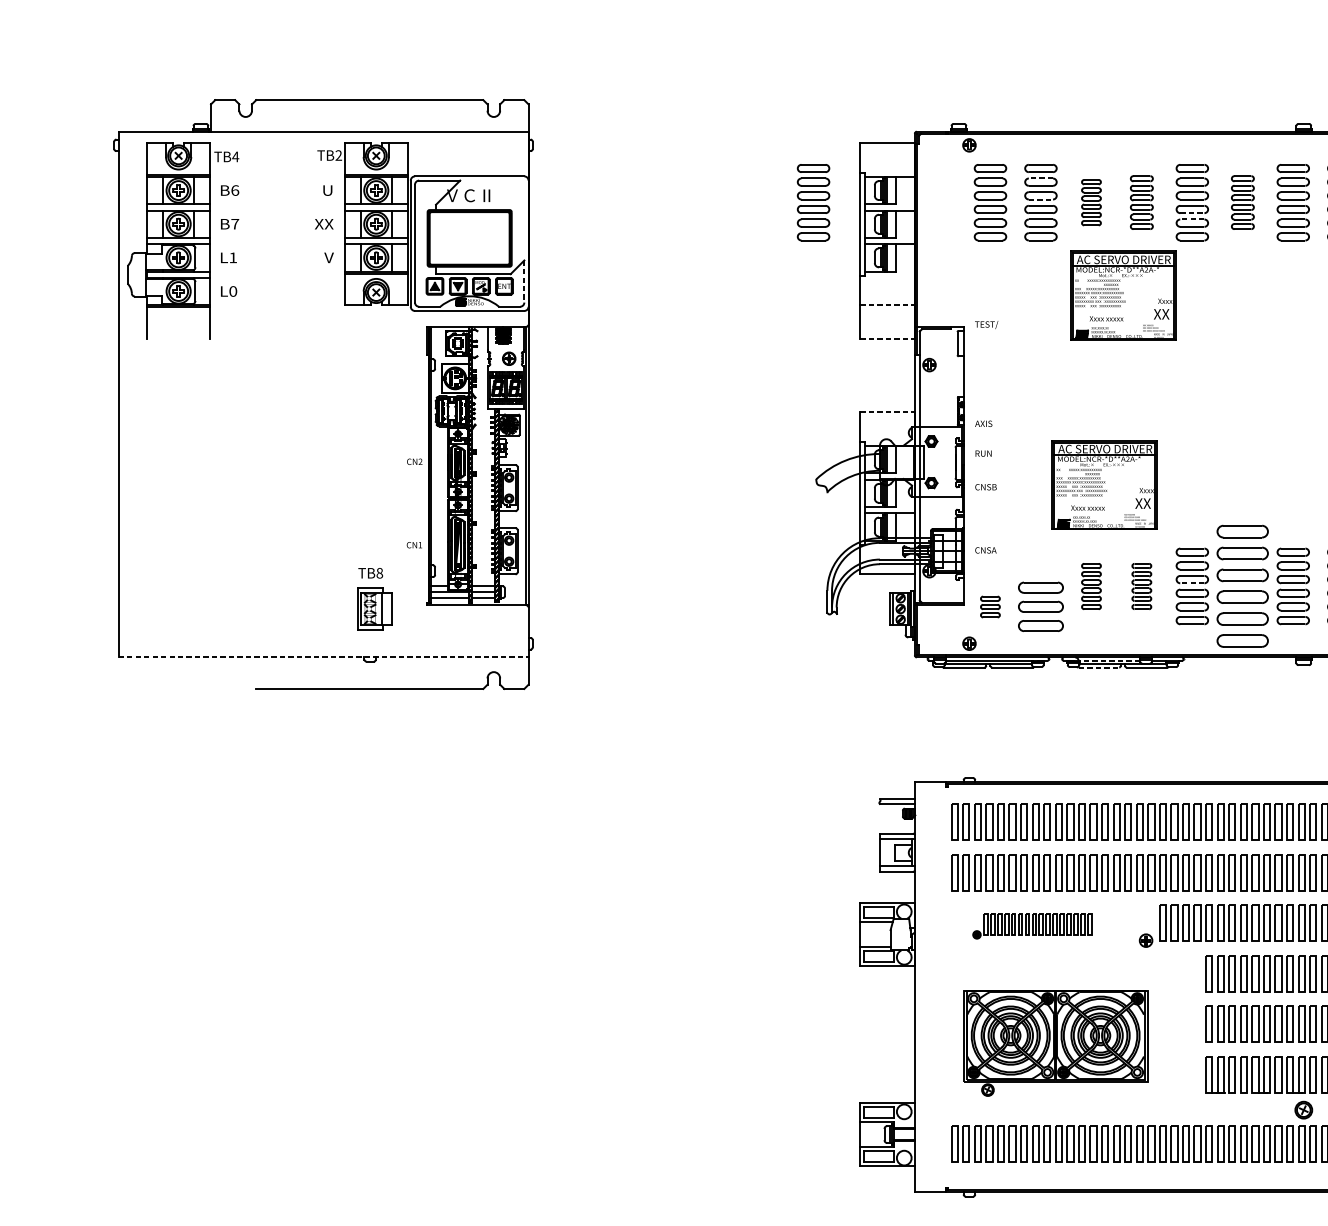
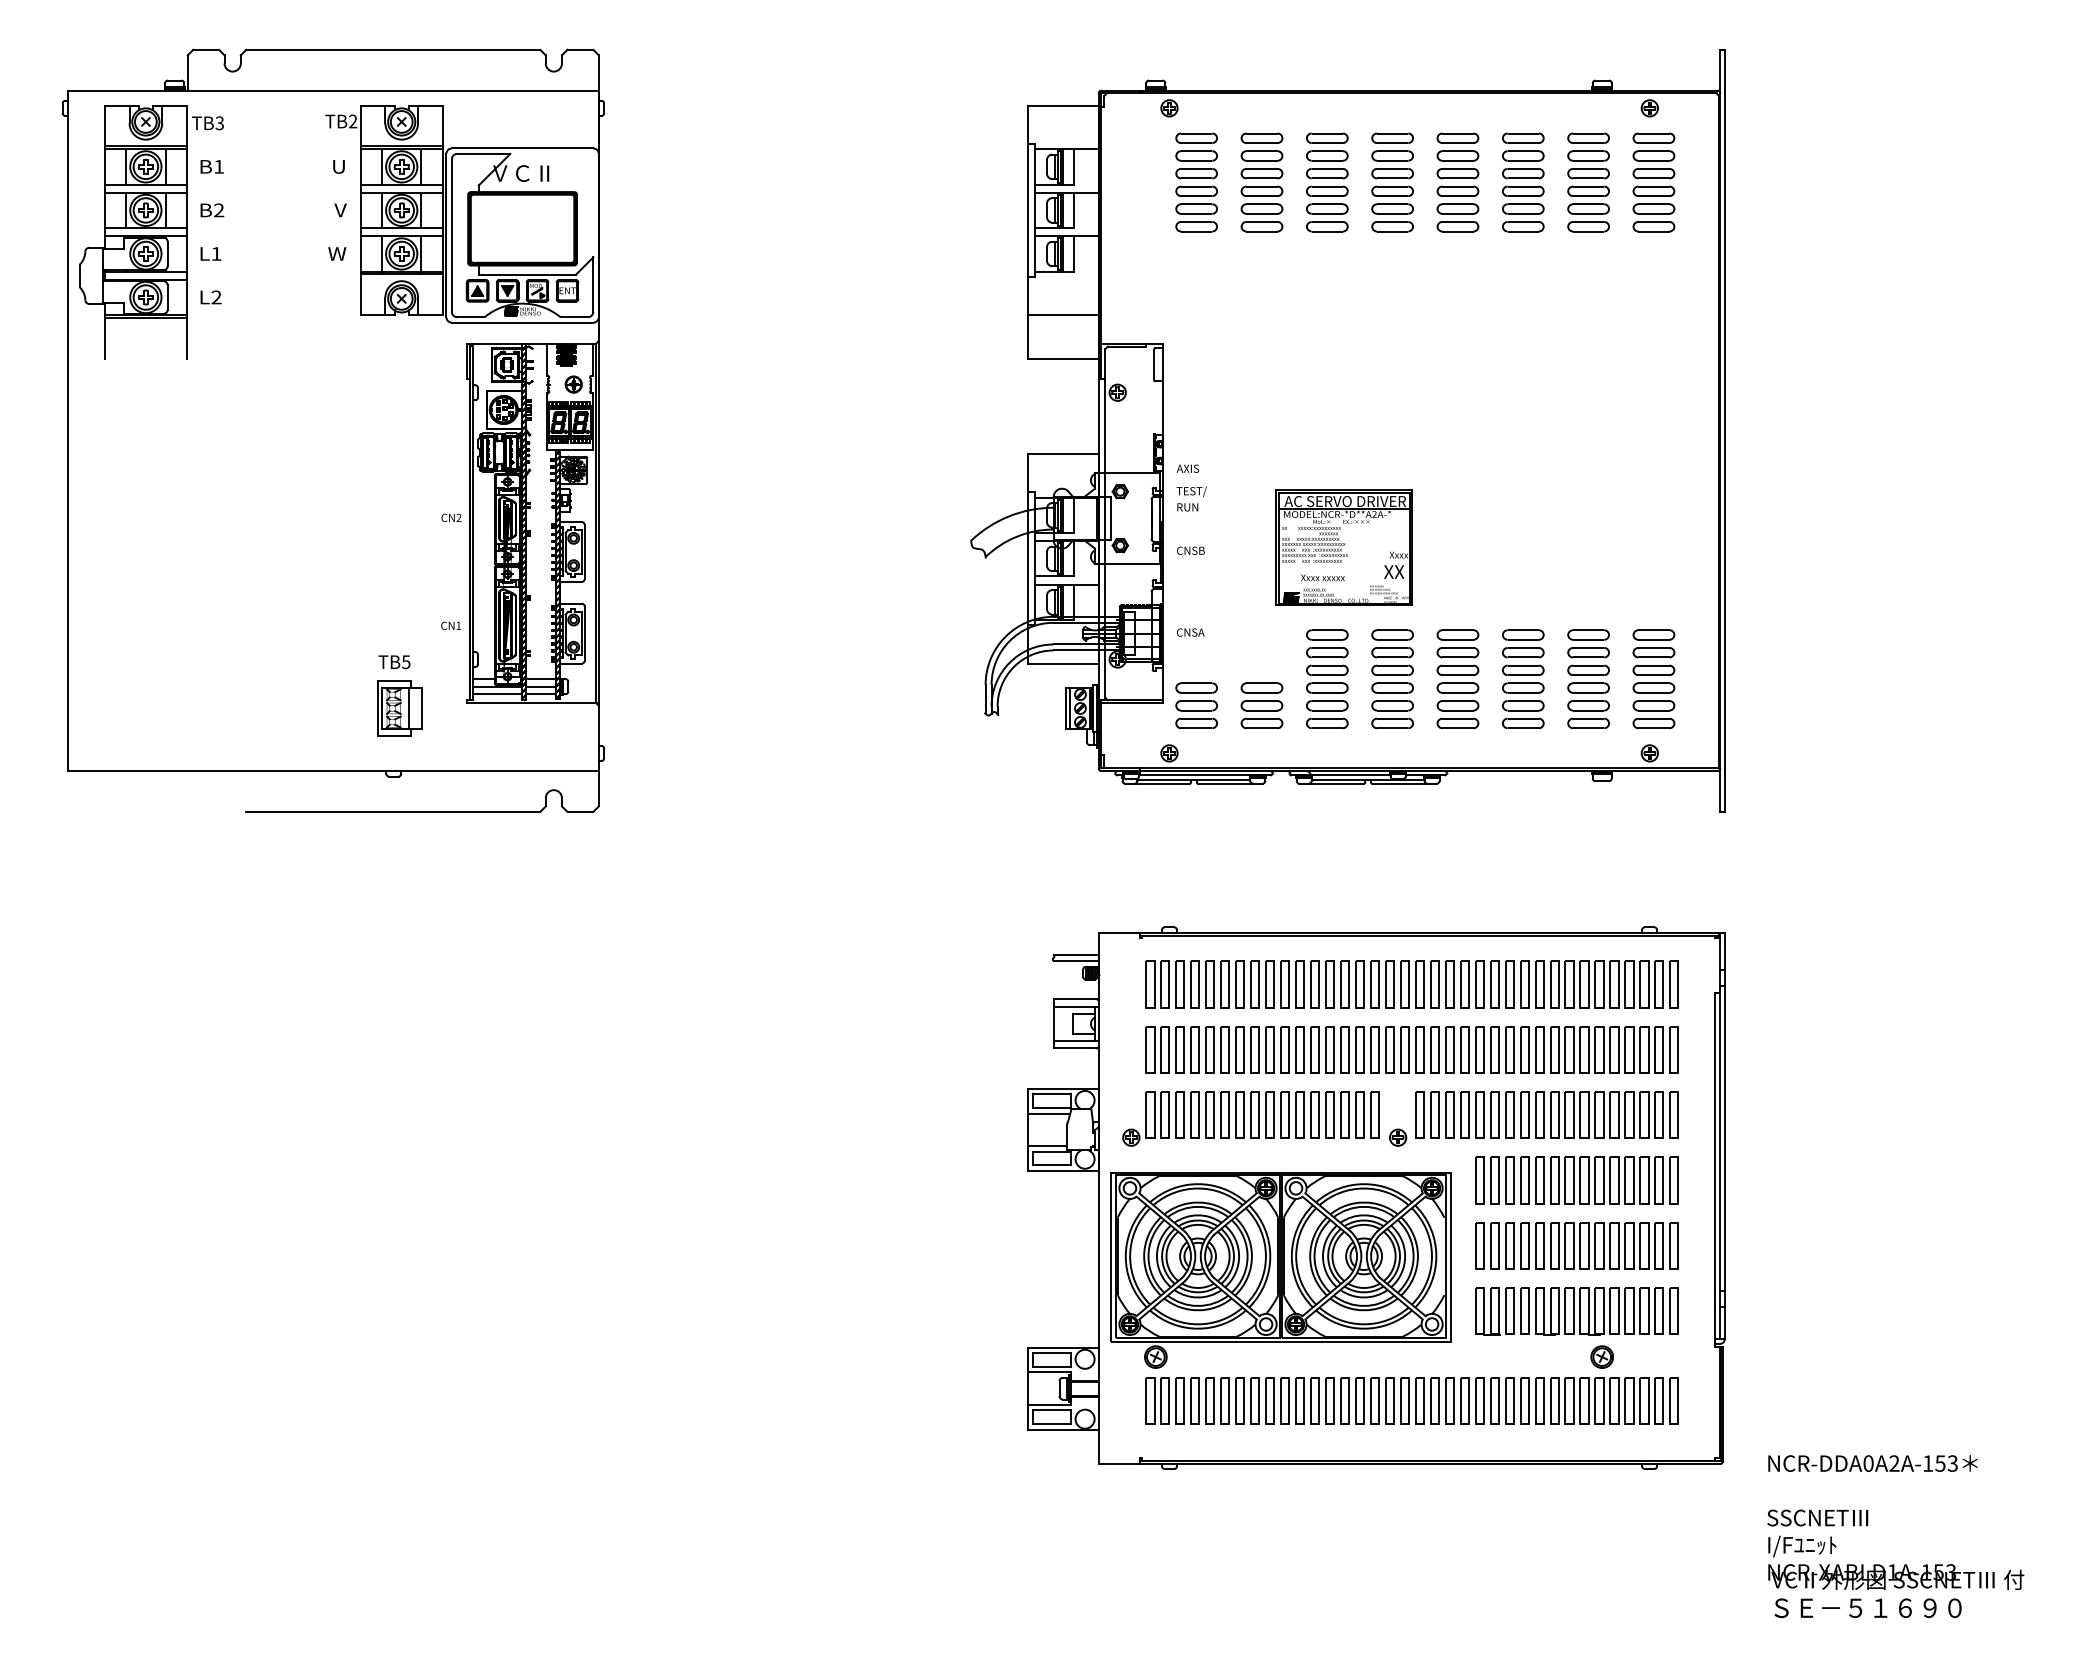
text: (235, 157) -> (219, 123), TB4 -> TB3
line: (1041, 178) -> (1262, 151), dashed -> solid
text: (235, 190) -> (219, 166), B6 -> B1
line: (1041, 199) -> (1262, 178), dashed -> solid
part: (813, 202) -> (967, 182), removed
part: (1091, 202) -> (1327, 182), size x1.67
part: (1141, 202) -> (1392, 182), size x1.43
part: (1242, 202) -> (1523, 182), size x1.43
line: (1191, 213) -> (1457, 196), dashed -> solid
line: (1191, 219) -> (1457, 204), dashed -> solid
text: (235, 224) -> (219, 210), B7 -> B2
text: (324, 224) -> (334, 210), XX -> V
text: (326, 257) -> (337, 253), V -> W
line: (524, 282) -> (593, 285), dashed -> solid
text: (233, 291) -> (216, 297), L0 -> L2
part: (1122, 295) -> (1367, 302), removed
line: (887, 305) -> (1063, 315), dashed -> solid
text: (986, 324) -> (1191, 491), moved
line: (887, 338) -> (1063, 358), dashed -> solid
line: (887, 412) -> (1063, 454), dashed -> solid
text: (379, 573) -> (405, 662), TB8 -> TB5
line: (1191, 583) -> (1457, 675), dashed -> solid
part: (1091, 586) -> (1327, 679), size x1.67
part: (1141, 586) -> (1392, 679), size x1.67
part: (1242, 586) -> (1523, 679), size x0.62
part: (990, 606) -> (1196, 705), size x1.67
part: (1040, 606) -> (1261, 705), size x0.71
line: (323, 657) -> (333, 771), dashed -> solid
line: (1109, 660) -> (1350, 775), dashed -> solid
line: (1099, 667) -> (1337, 784), dashed -> solid
part: (1032, 925) -> (1250, 1118), size x1.67
part: (1055, 1043) -> (1280, 1270), size x1.43

